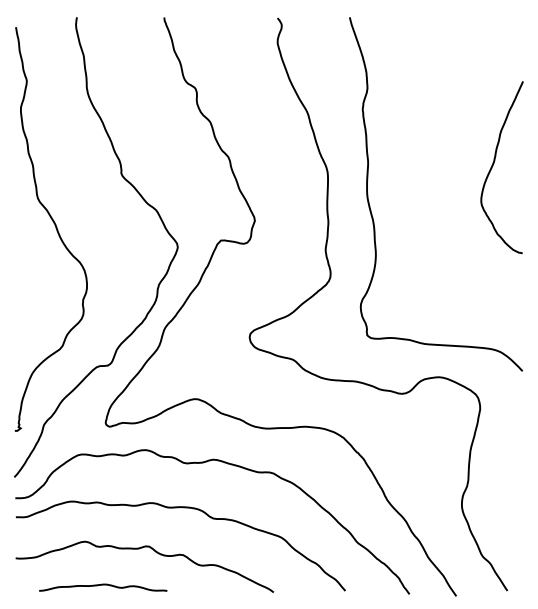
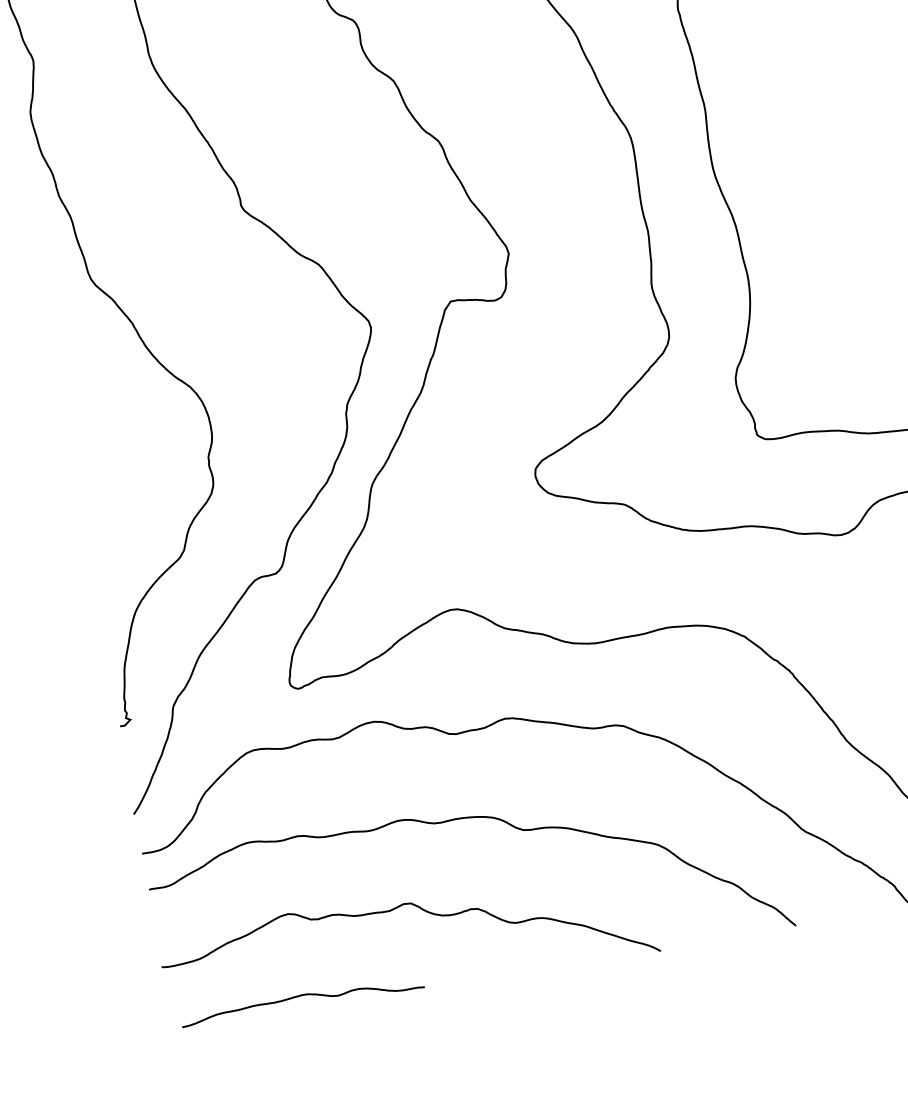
curve: (103, 585) -> (302, 996), moved

